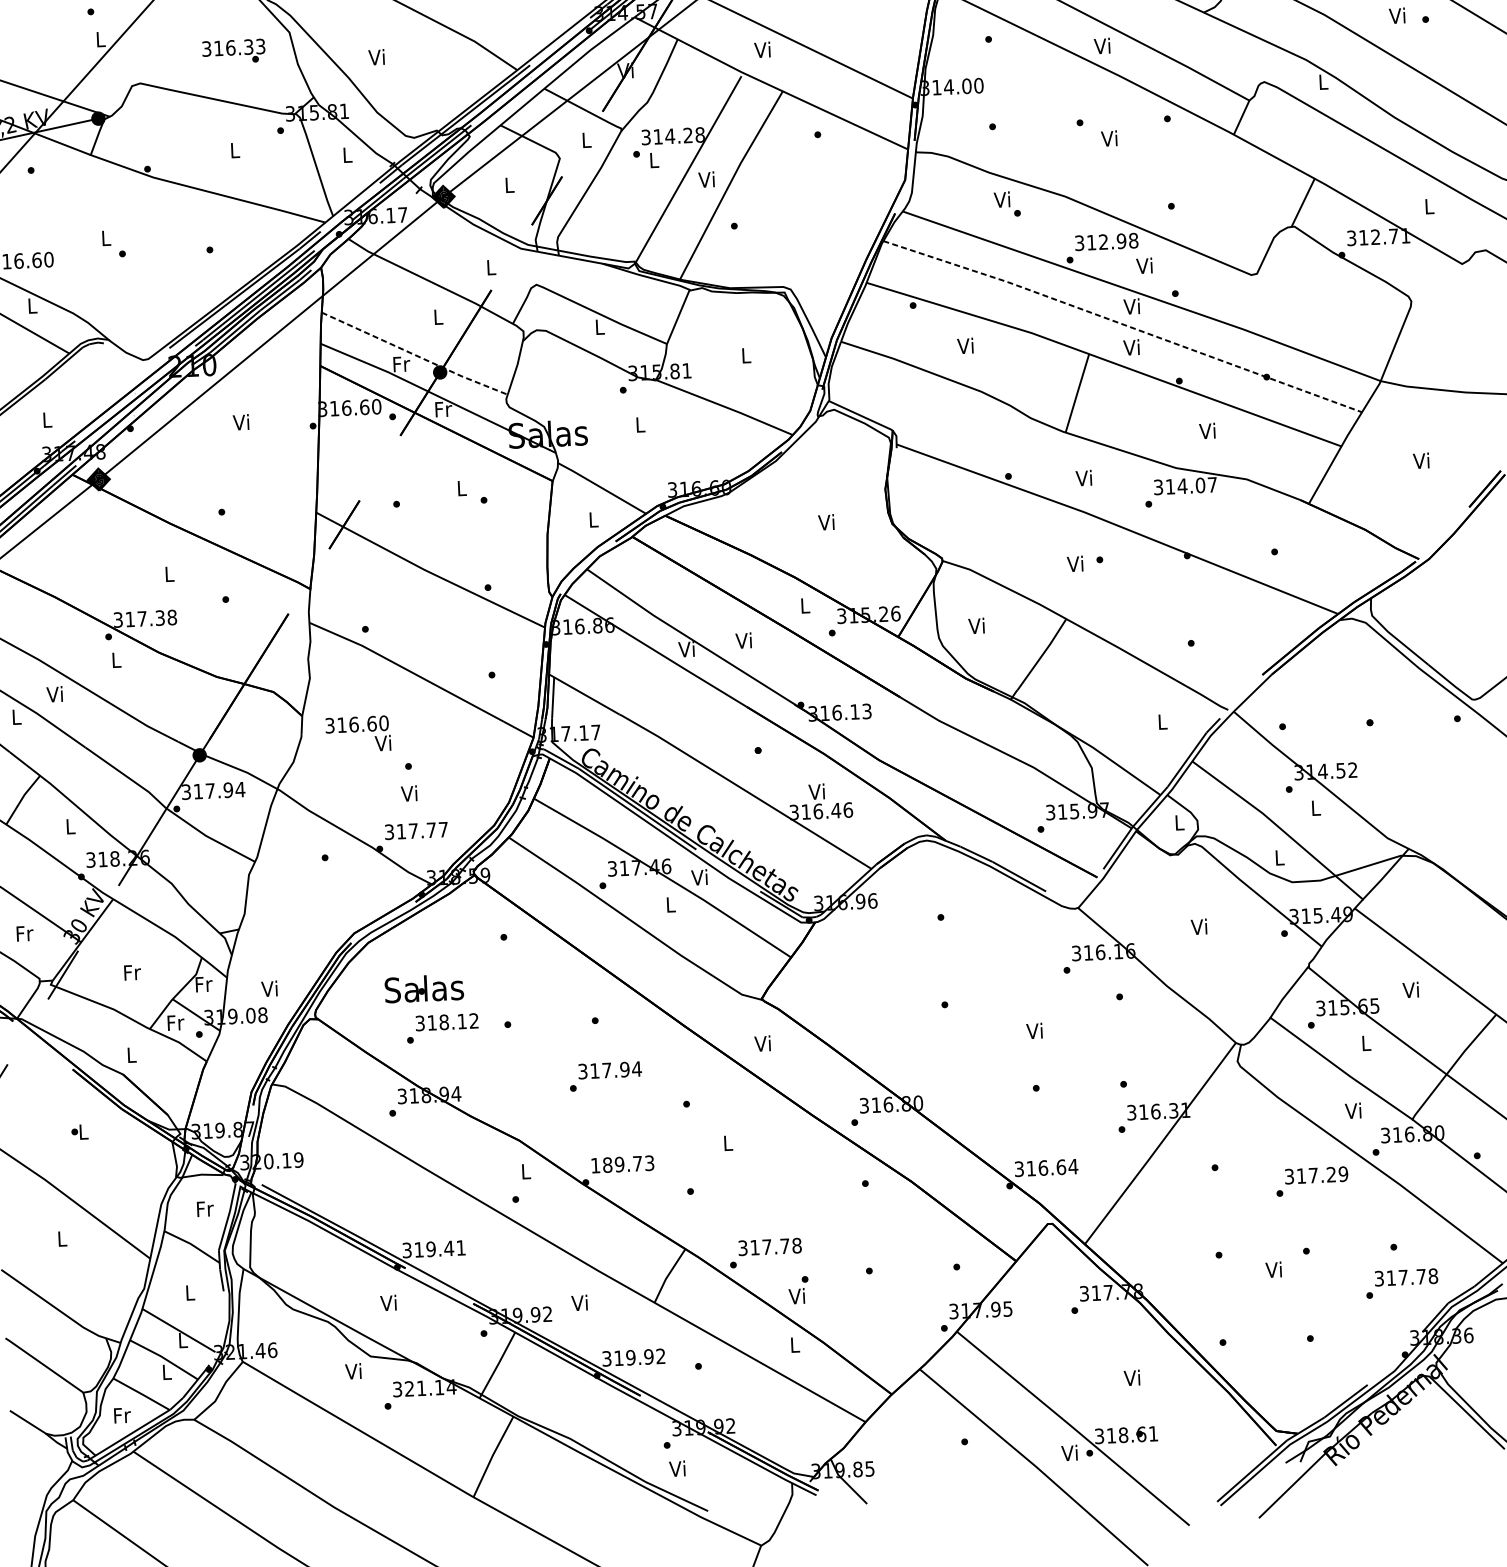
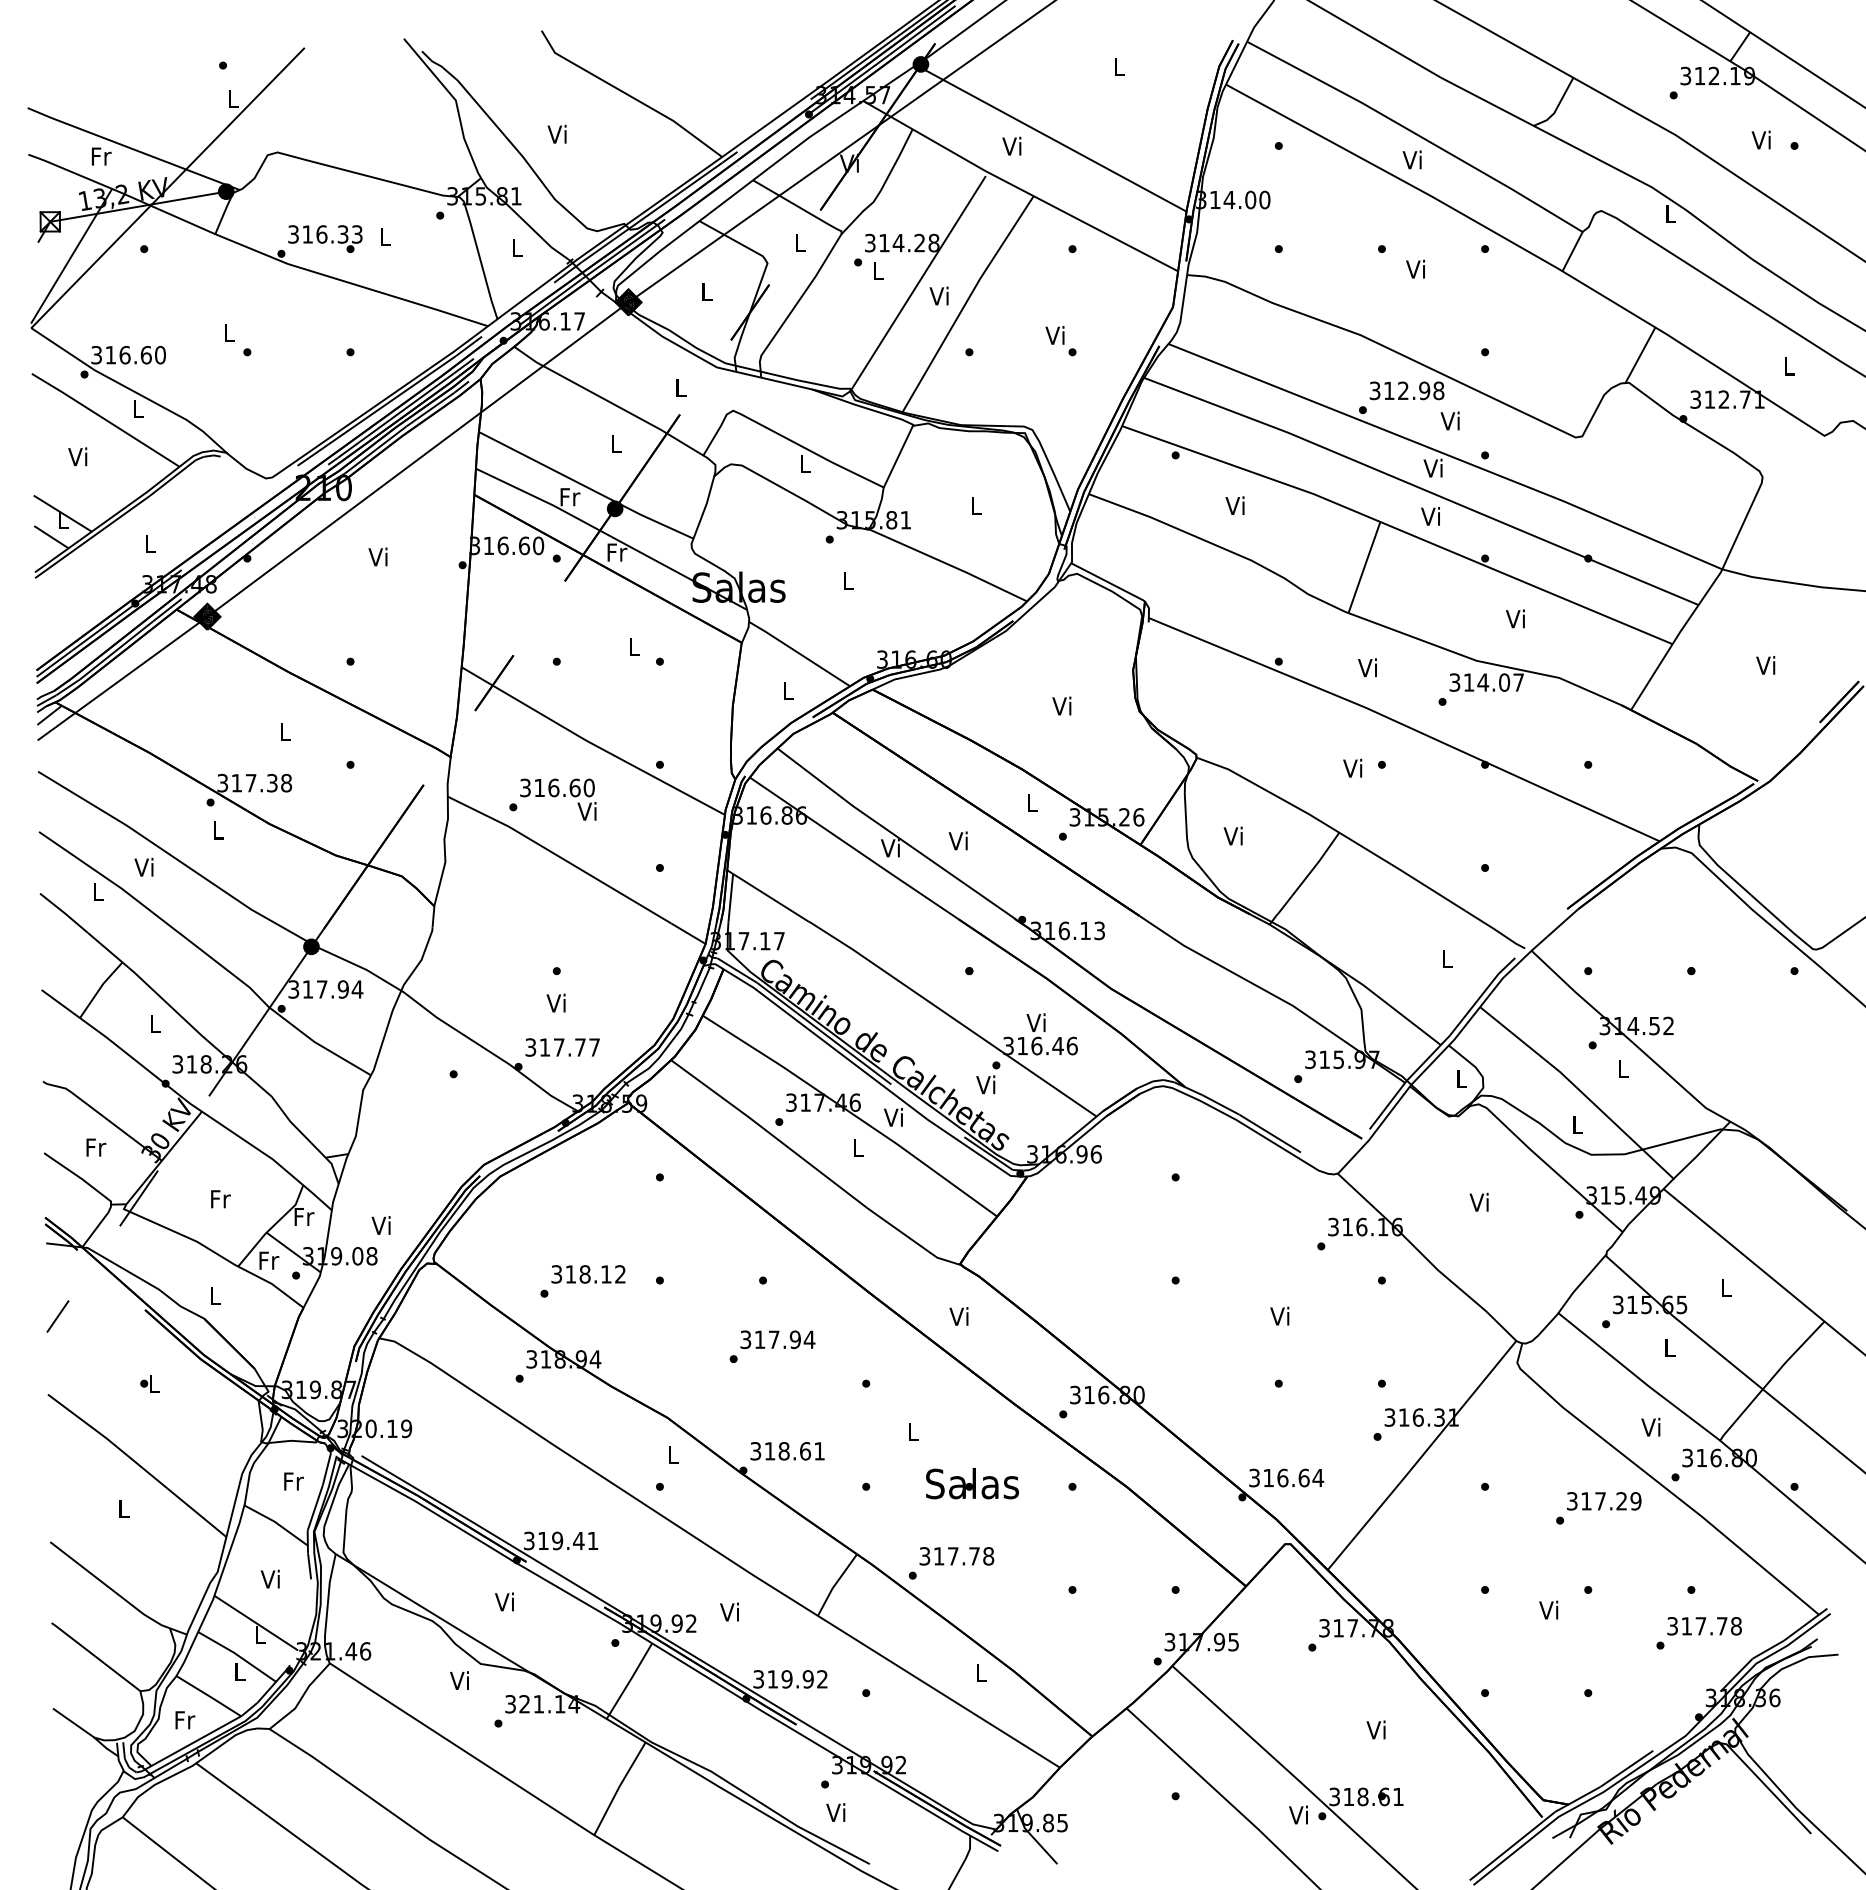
text: (233, 51) -> (325, 238), moved
text: (1006, 204) -> (1060, 341), moved
line: (1123, 324) -> (1422, 489), dashed -> solid
line: (415, 355) -> (586, 487), dashed -> solid
text: (358, 734) -> (558, 799), moved
text: (424, 988) -> (972, 1483), moved
text: (1410, 989) -> (1724, 1287), Vi -> L
text: (622, 1164) -> (787, 1451), 189.73 -> 318.61
text: (798, 1289) -> (988, 1077), moved
text: (188, 1292) -> (269, 1578), L -> Vi

